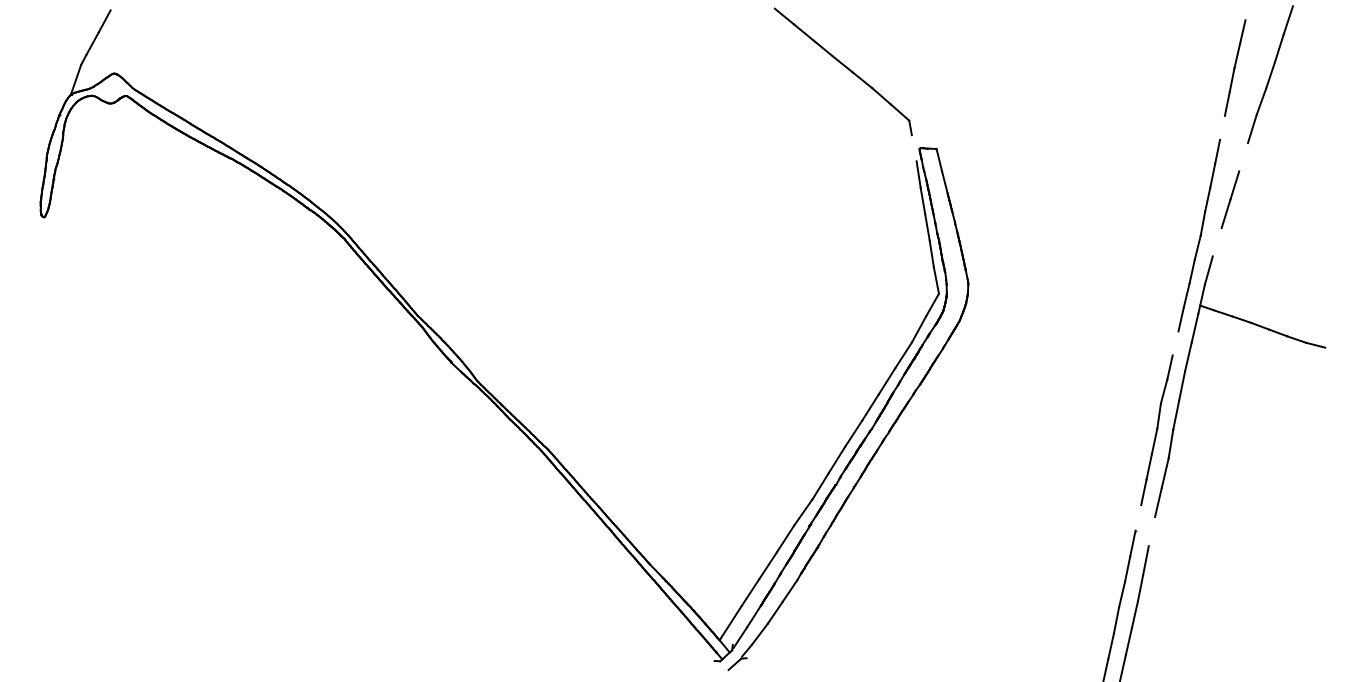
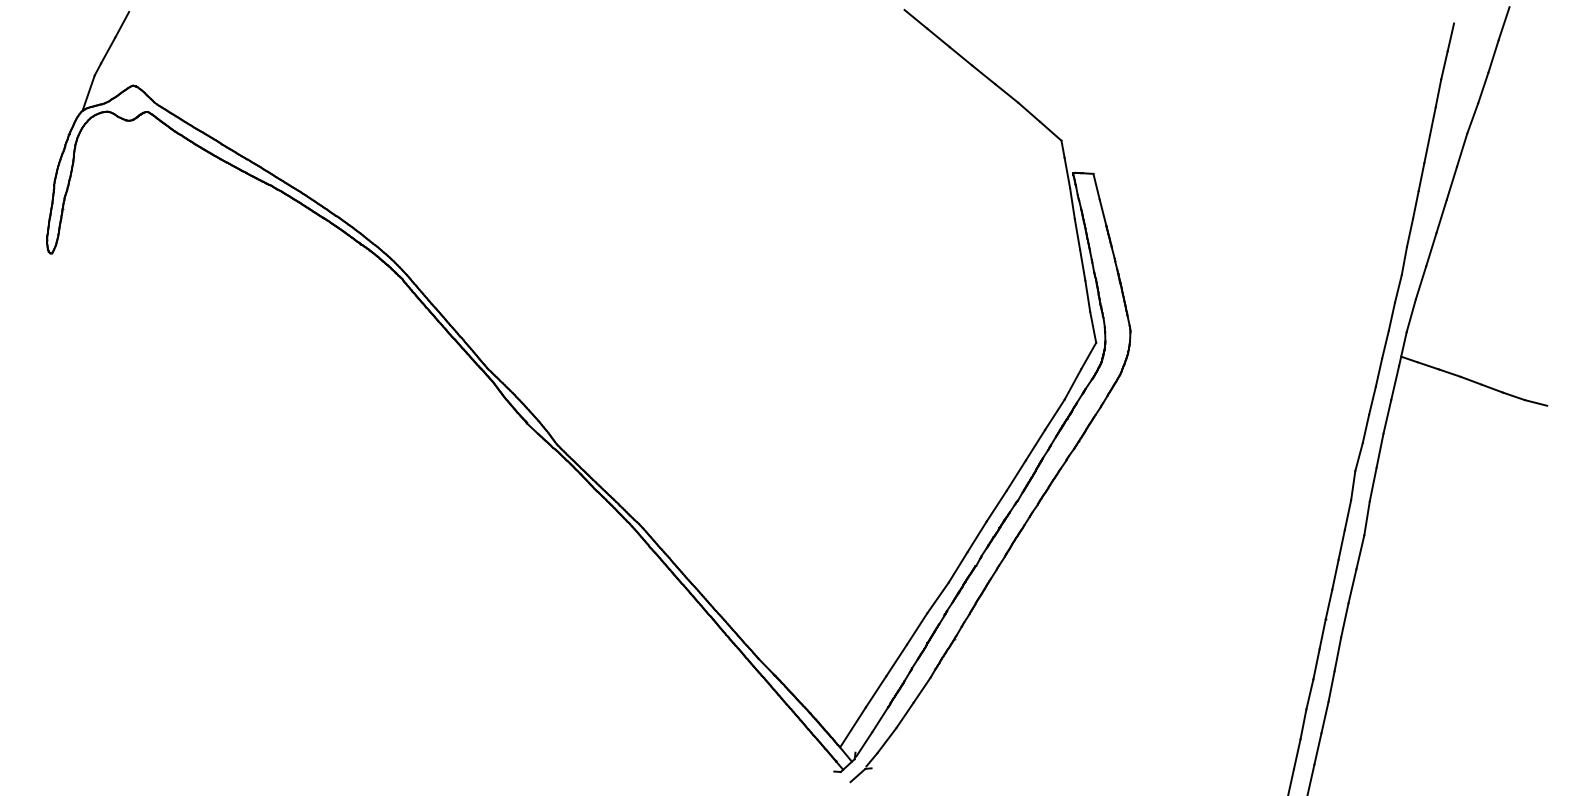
line: (1222, 128) -> (1427, 149), added
line: (914, 147) -> (1067, 172), added
line: (1243, 156) -> (1451, 182), added
line: (1216, 242) -> (1420, 282), added
line: (1175, 343) -> (1372, 400), added
line: (1137, 517) -> (1328, 604), added
line: (1151, 531) -> (1344, 620), added

